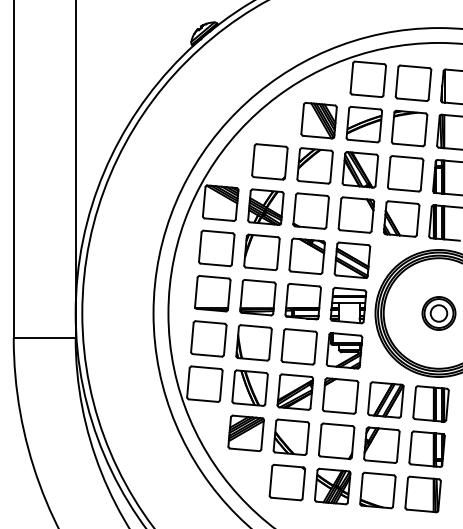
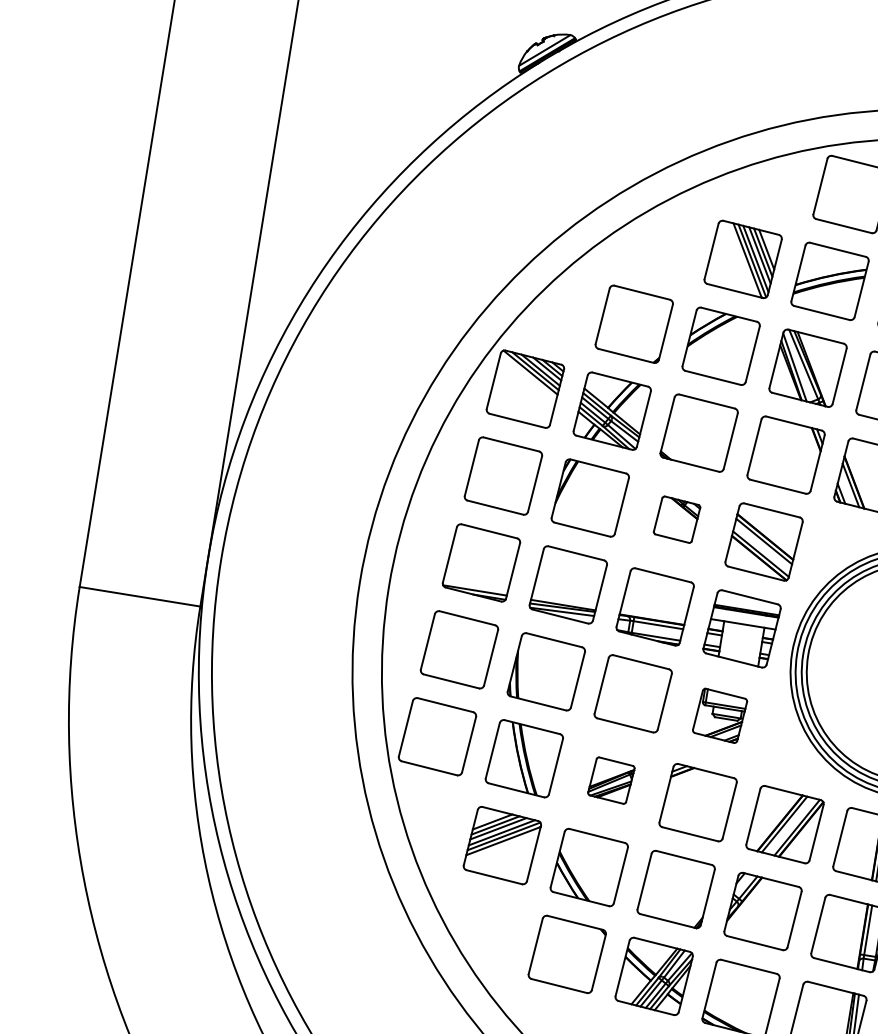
part: (306, 255) -> (676, 518), size x0.6
part: (344, 350) -> (720, 715), size x0.7
part: (295, 391) -> (611, 779), size x0.6

